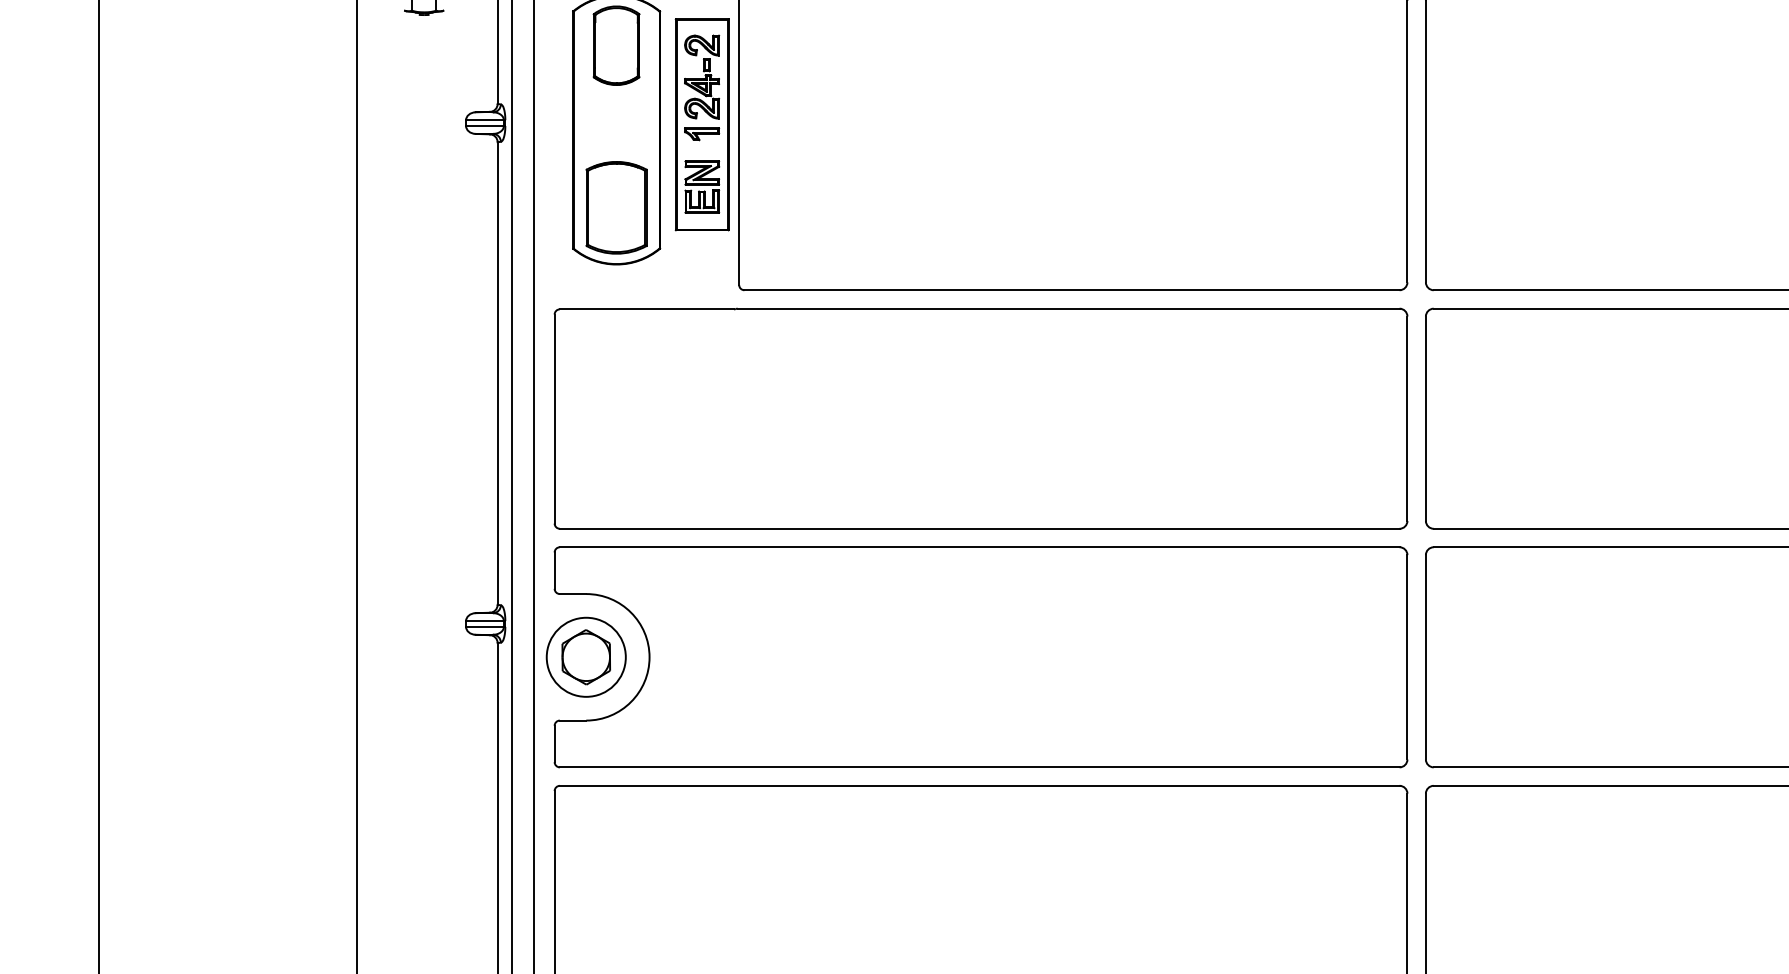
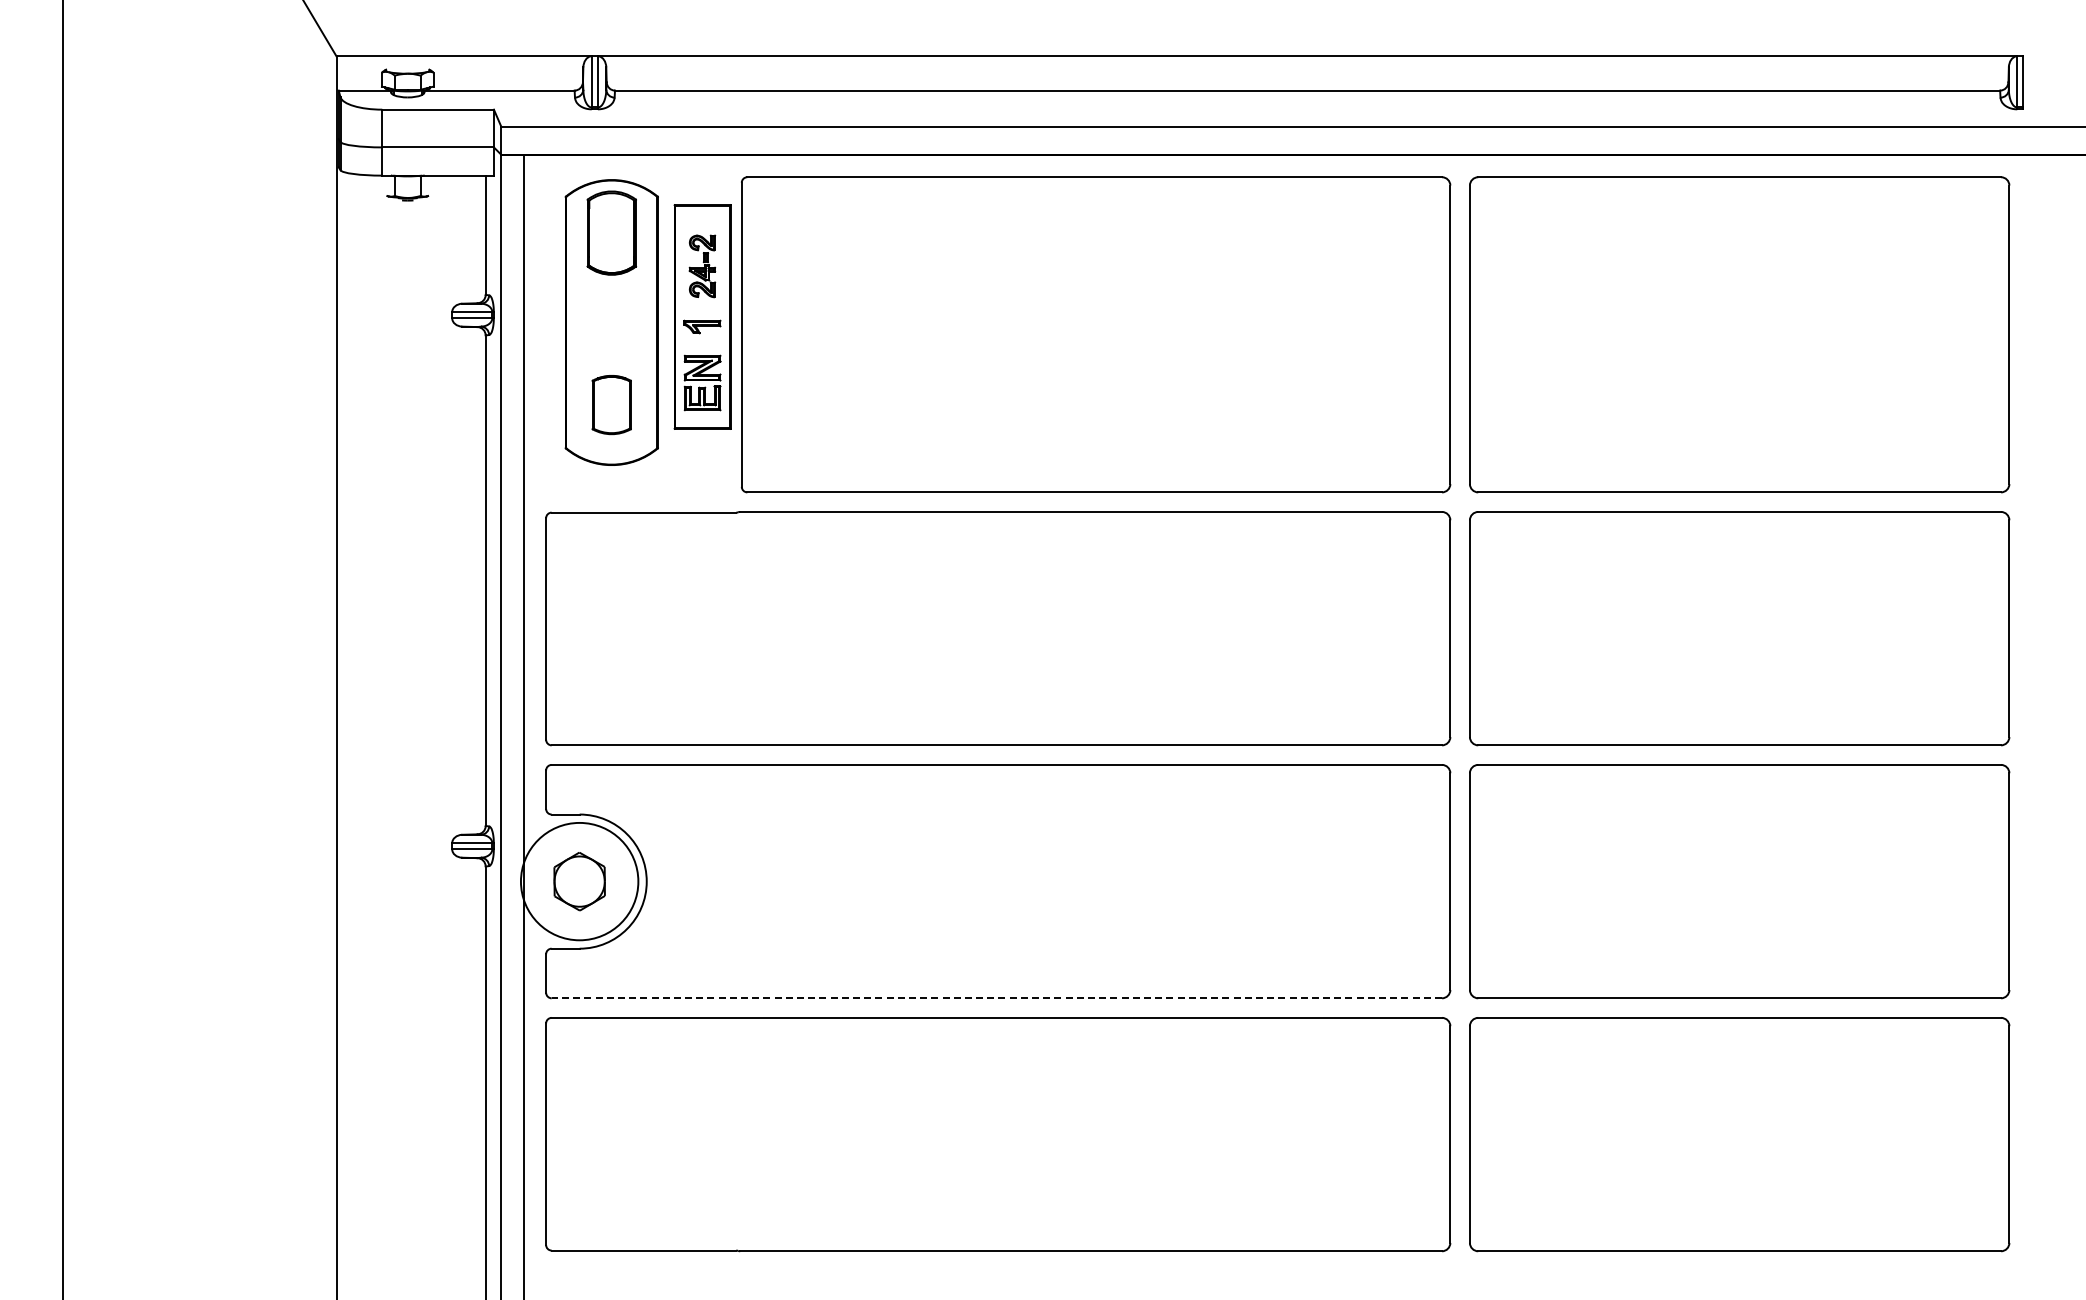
part: (702, 77) -> (702, 266), size x0.7
part: (616, 207) -> (611, 404), size x0.6
circle: (586, 657) -> (579, 881), size x1.4
line: (979, 767) -> (996, 998), solid -> dashed

